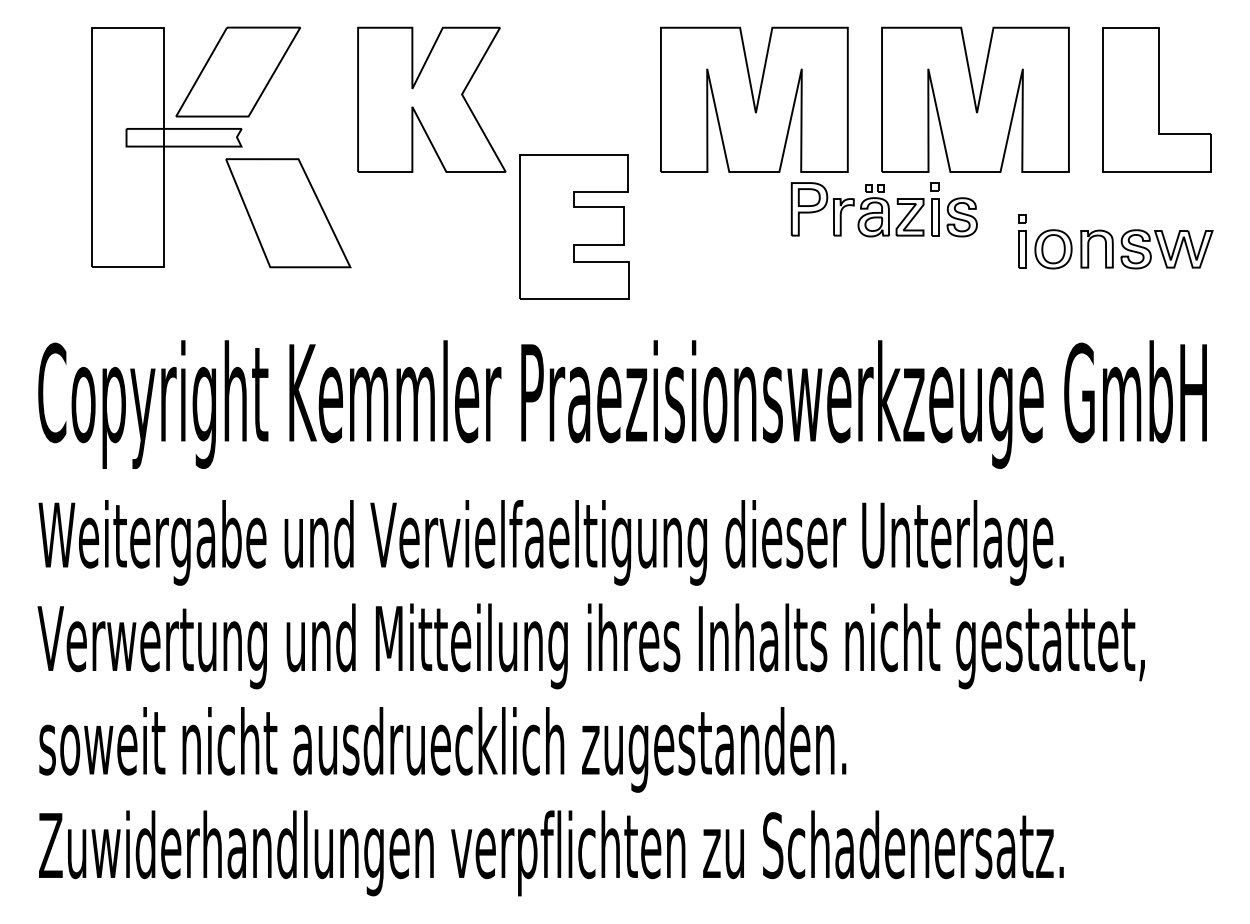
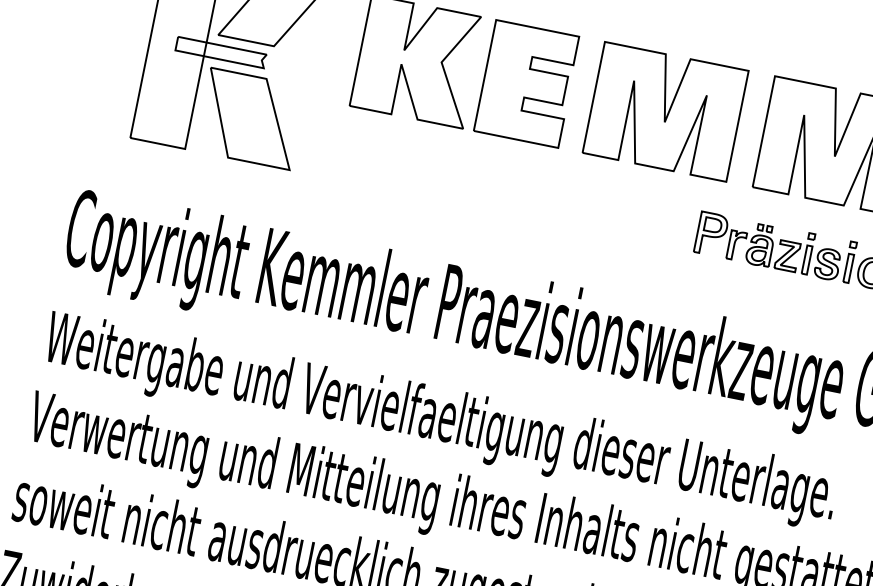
part: (883, 209) -> (768, 245), moved
part: (288, 213) -> (250, 119), moved
part: (574, 226) -> (527, 83), moved

